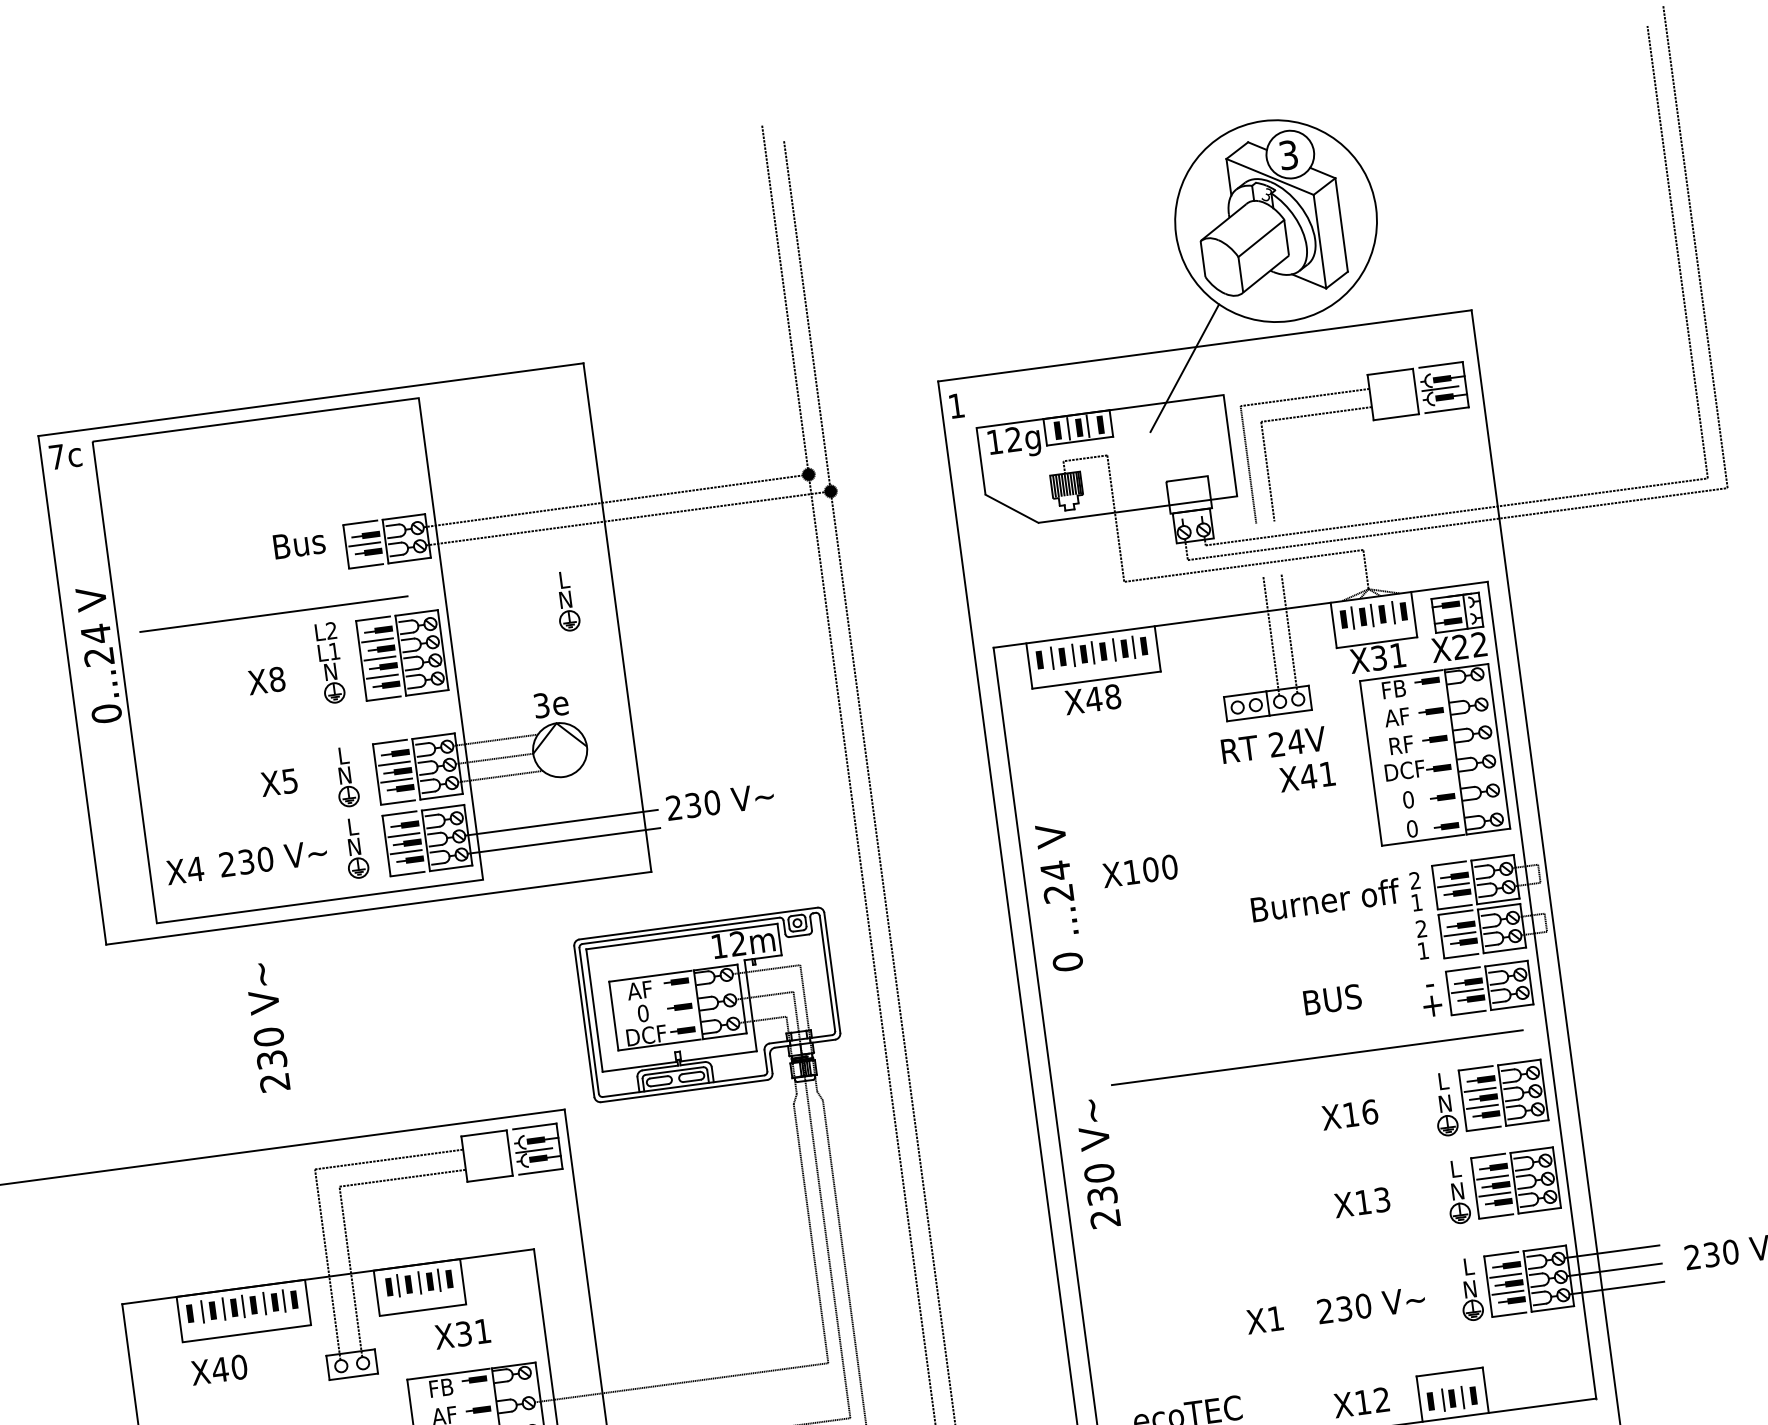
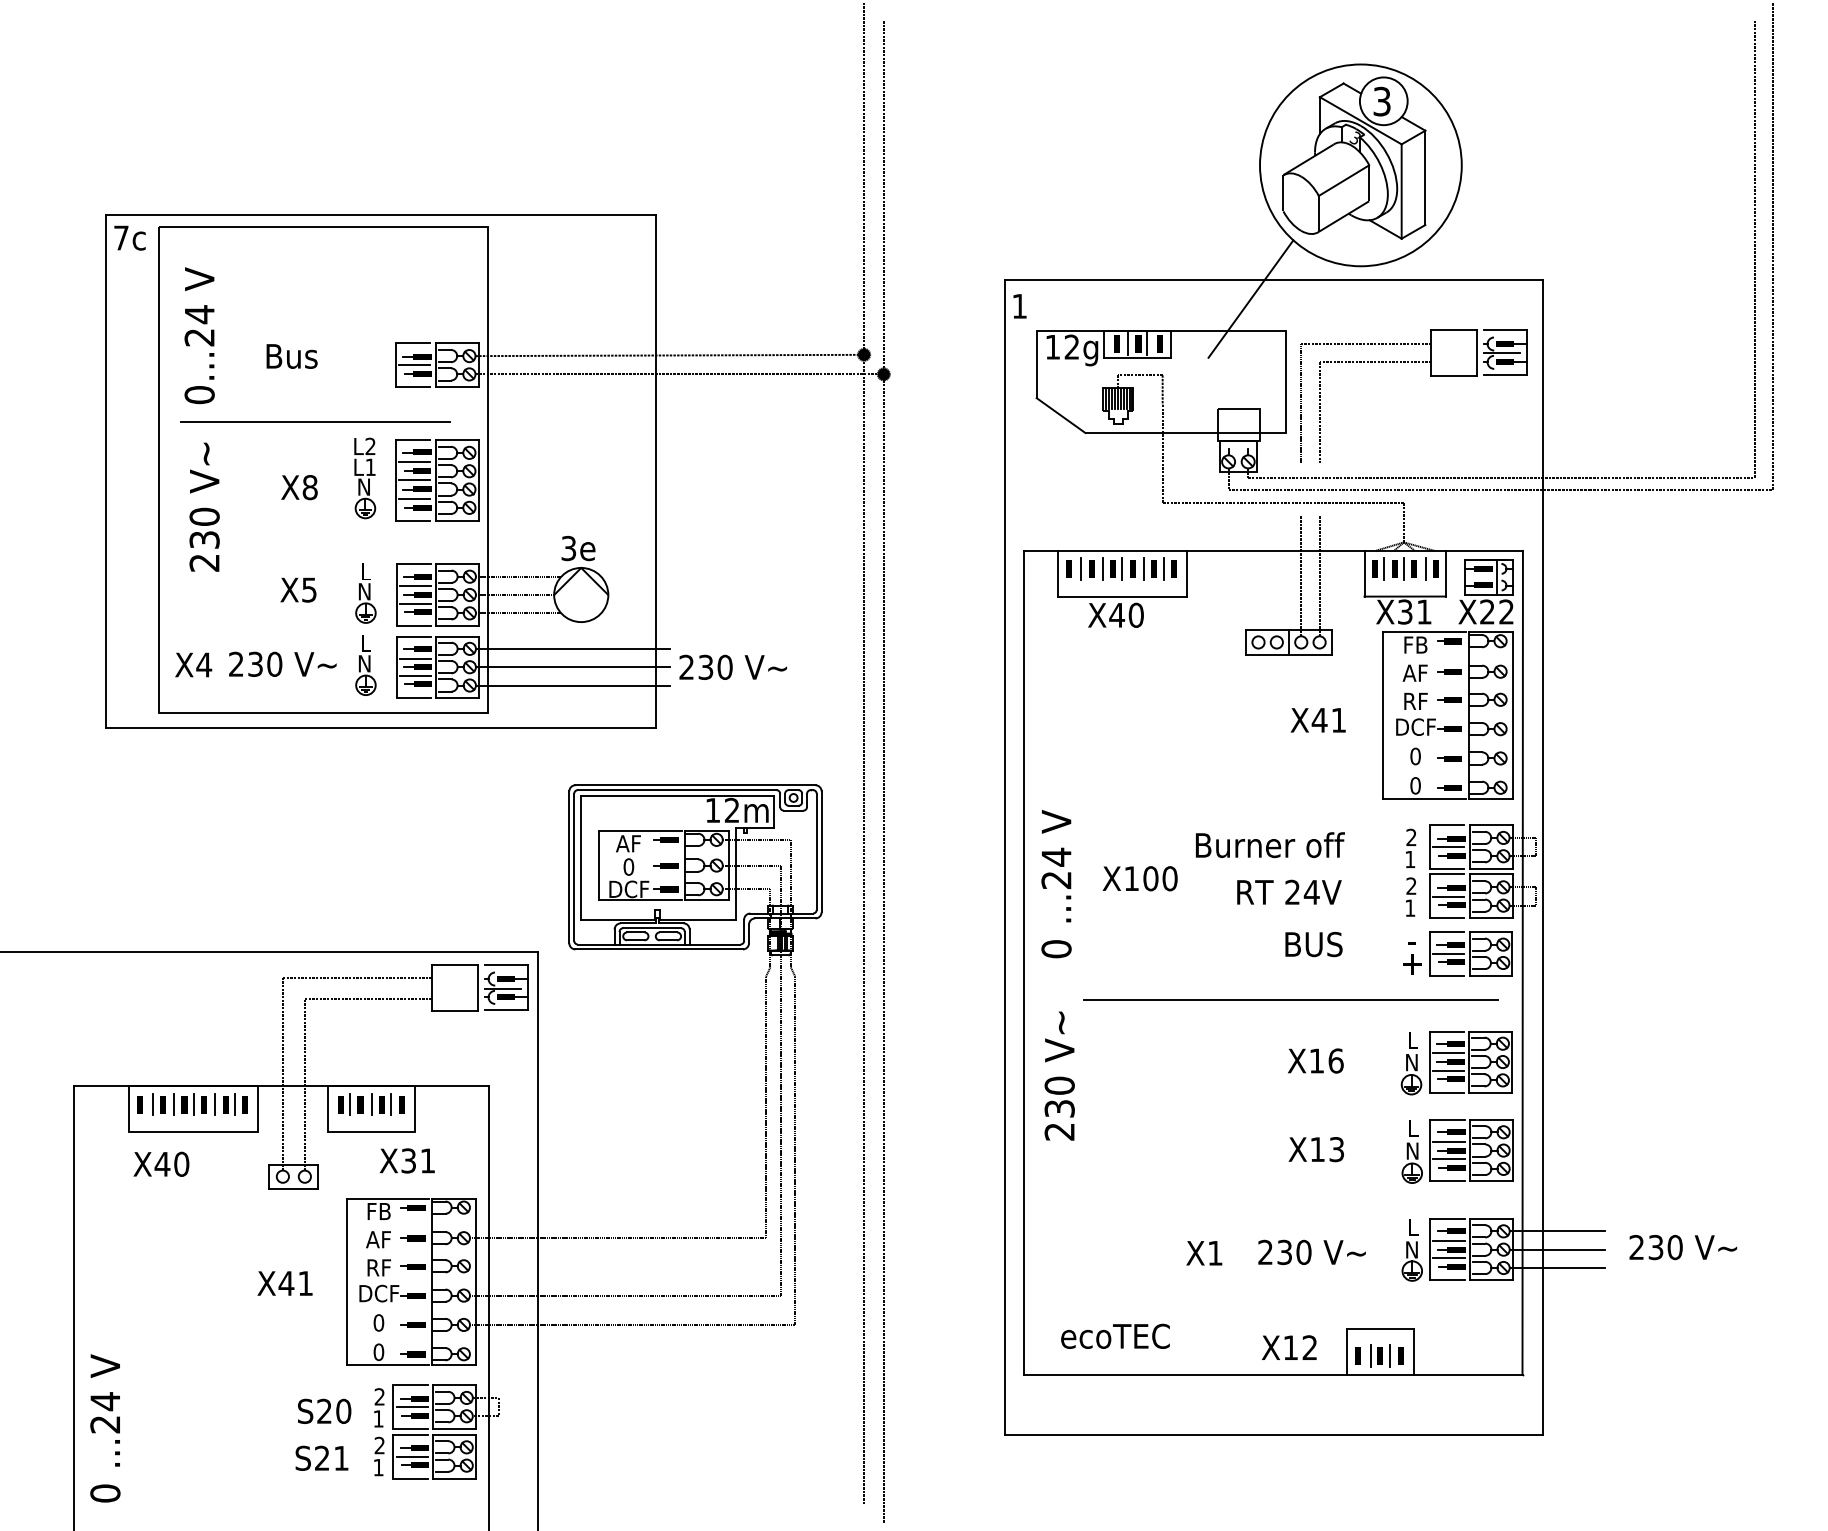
text: (298, 544) -> (291, 356), moved
part: (566, 601) -> (607, 448), removed
text: (98, 654) -> (199, 335), moved
text: (1112, 697) -> (1135, 615), X48 -> X40
text: (1273, 744) -> (1289, 891), moved
line: (558, 804) -> (572, 648), added
text: (1139, 871) -> (1139, 878), moved
text: (1059, 897) -> (1056, 884), moved
text: (1326, 900) -> (1270, 845), moved
text: (267, 1026) -> (204, 506), moved

